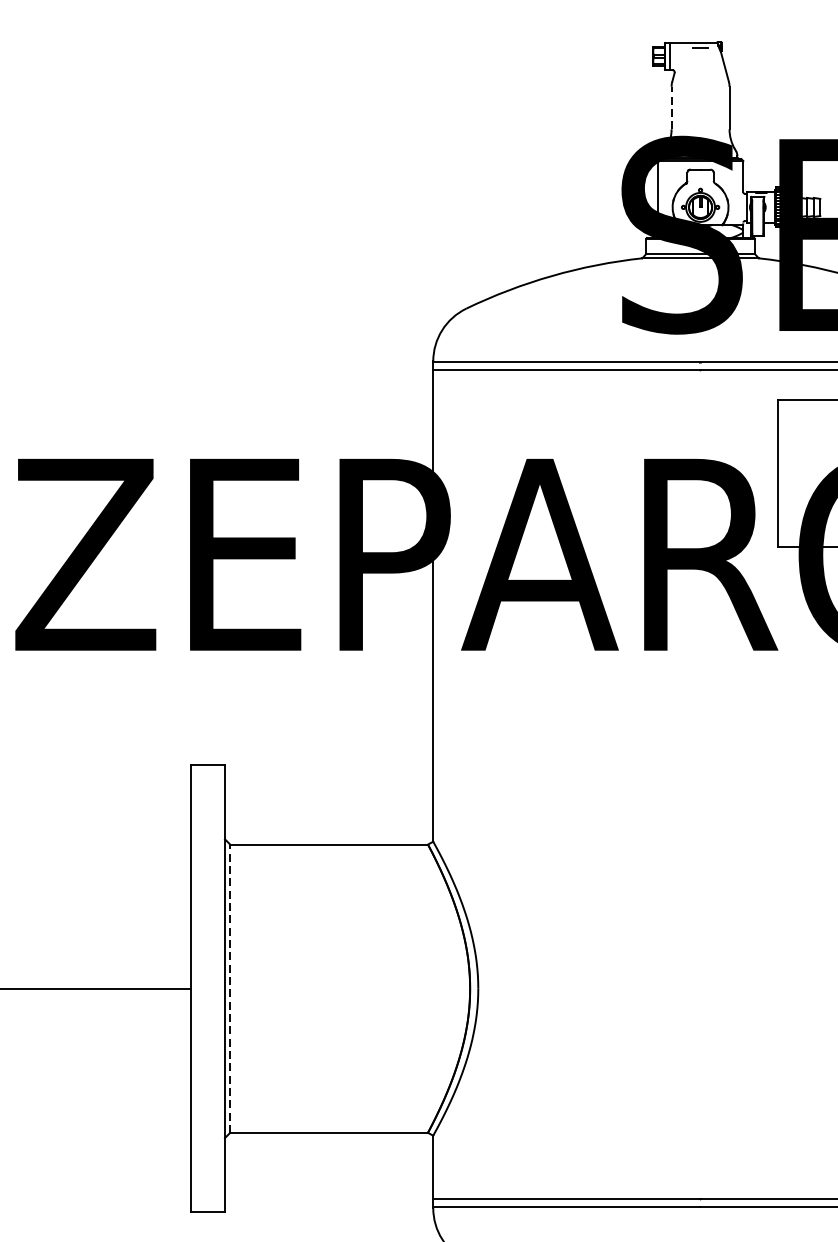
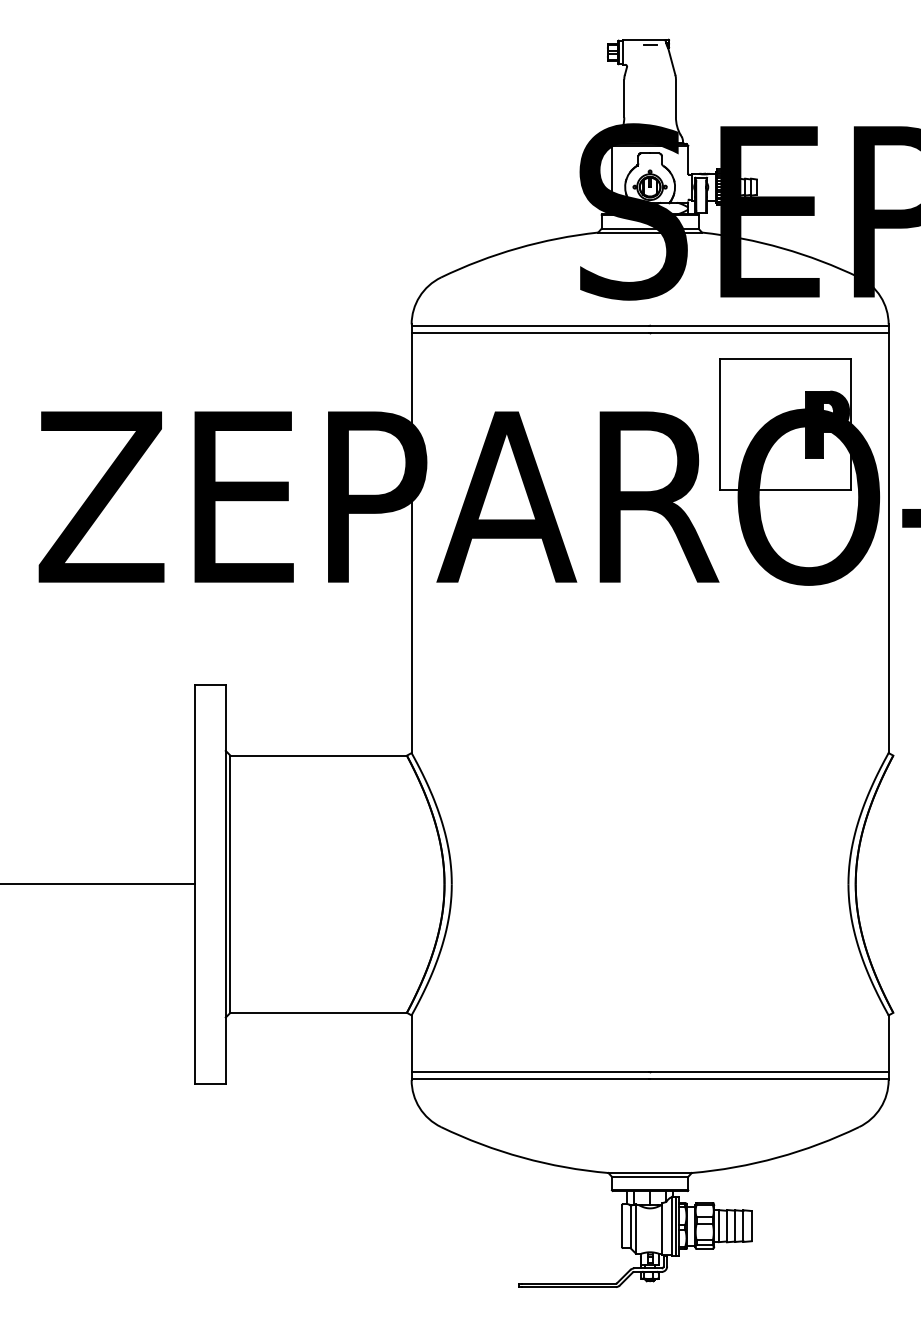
line: (671, 108) -> (624, 98), dashed -> solid
line: (230, 989) -> (230, 884), dashed -> solid

